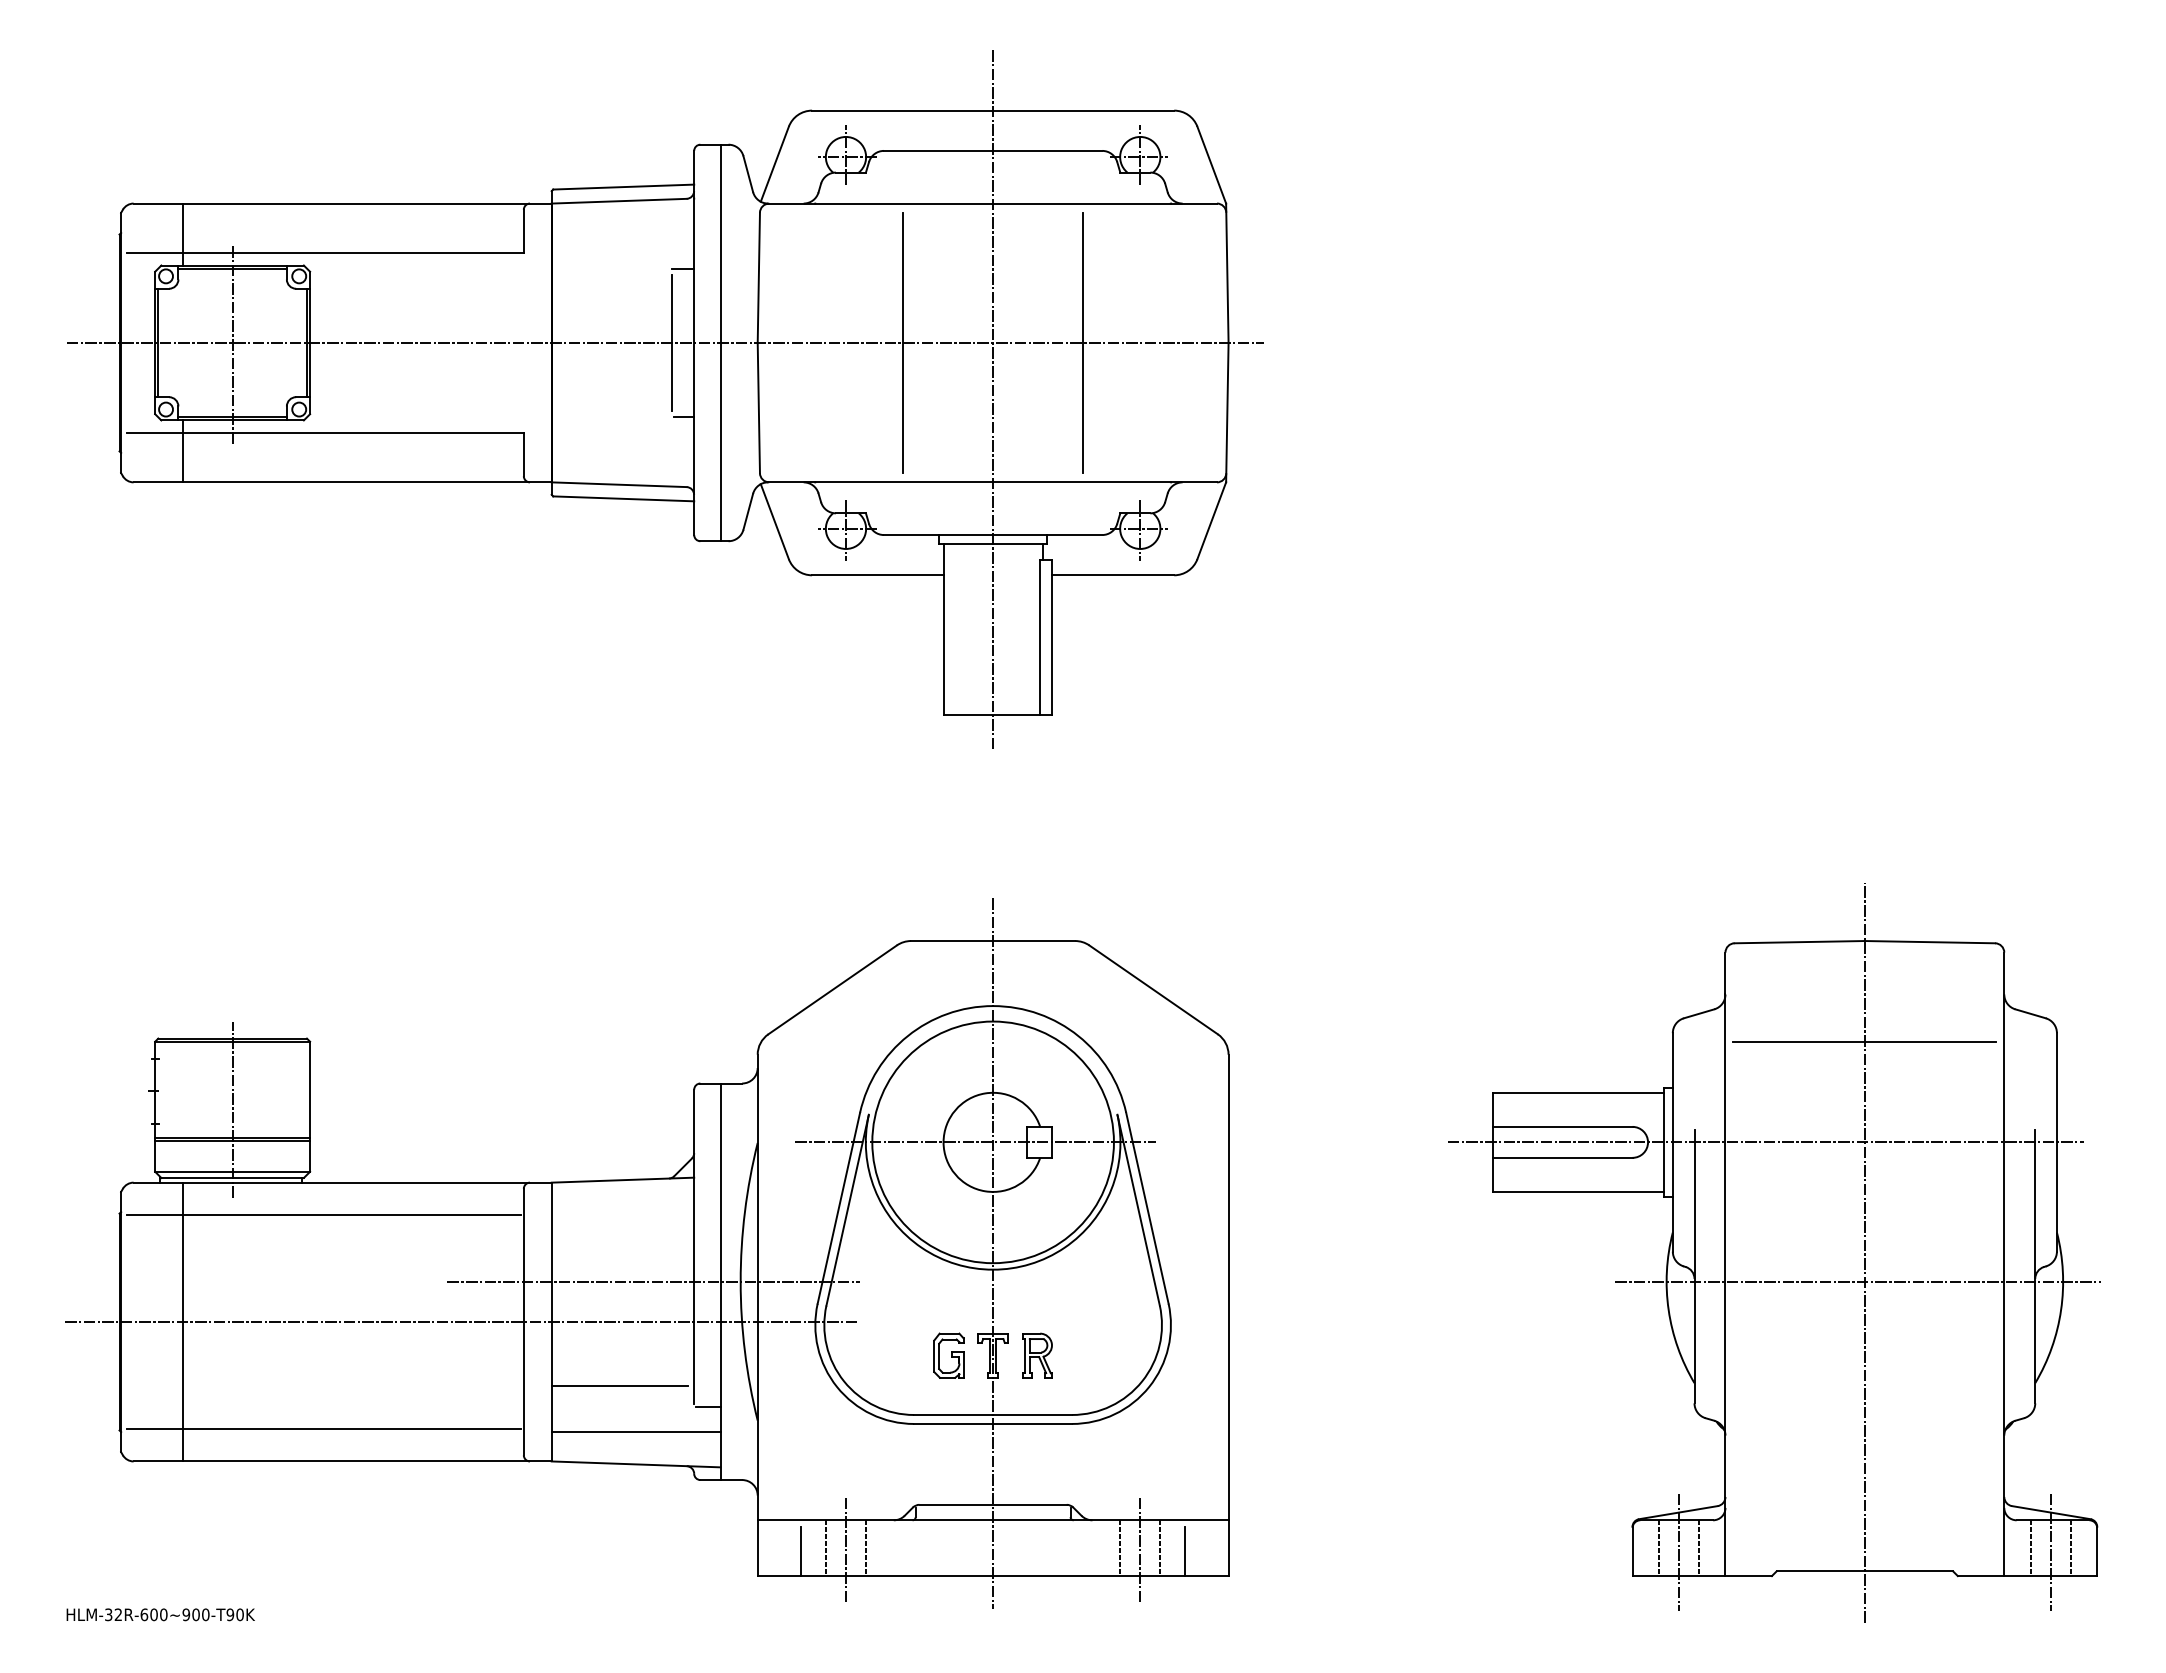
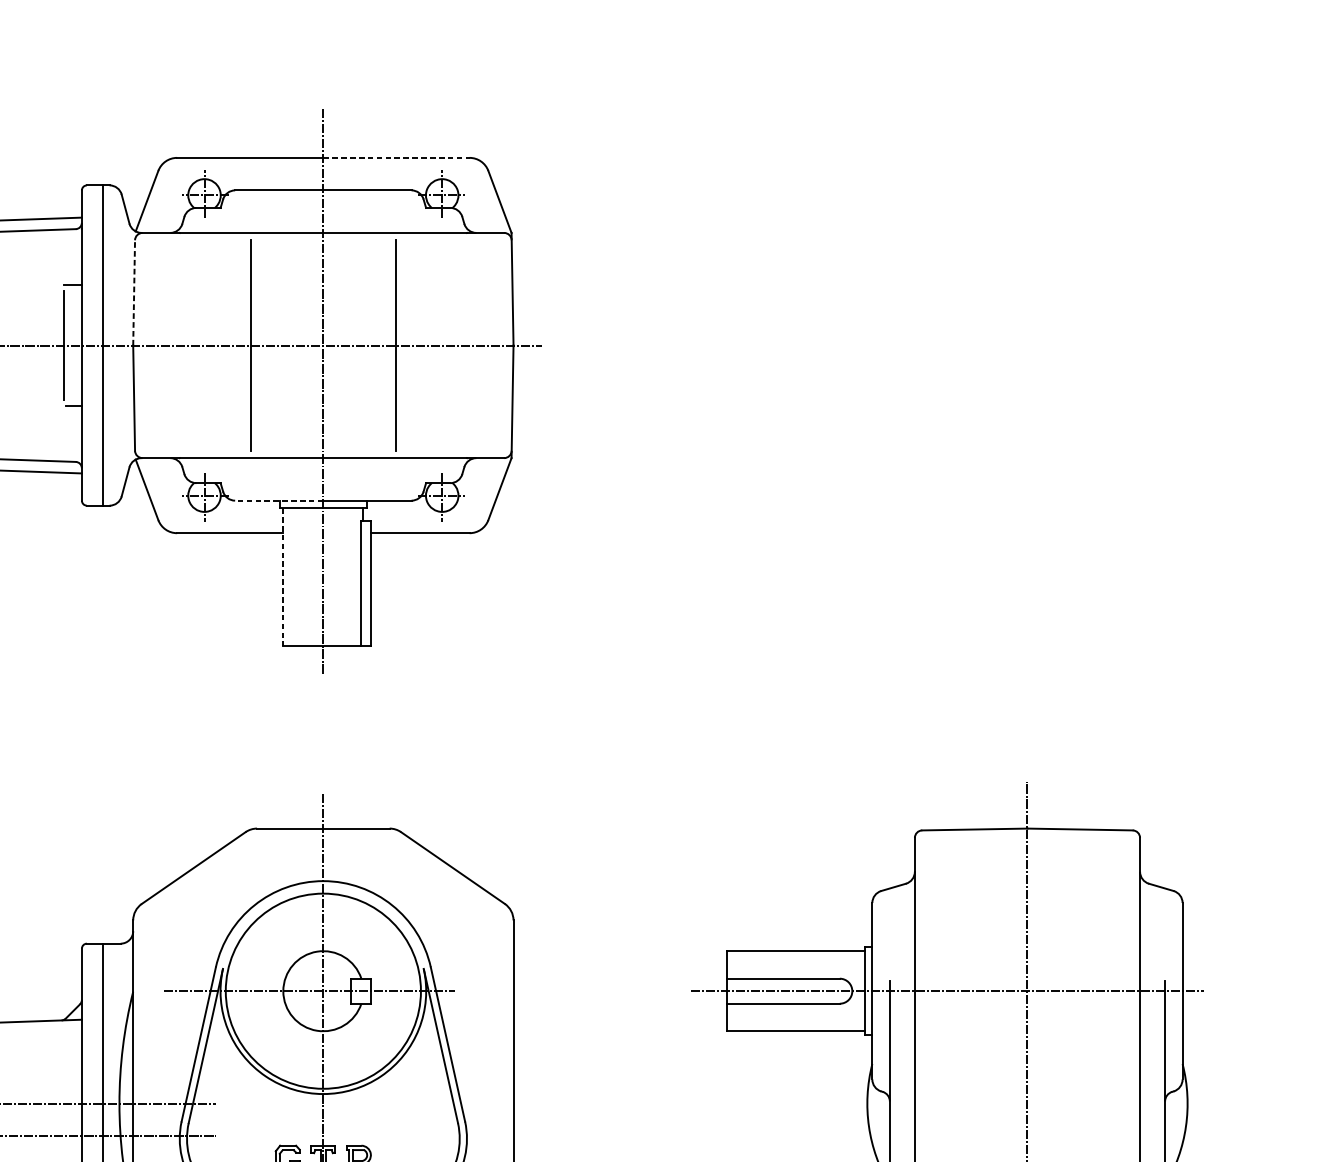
line: (1083, 110) -> (396, 157), solid -> dashed
line: (758, 277) -> (133, 292), solid -> dashed
line: (938, 535) -> (279, 501), solid -> dashed
line: (943, 630) -> (283, 577), solid -> dashed
line: (1864, 1041) -> (1027, 909), removed
line: (1858, 1281) -> (1022, 1103), removed

